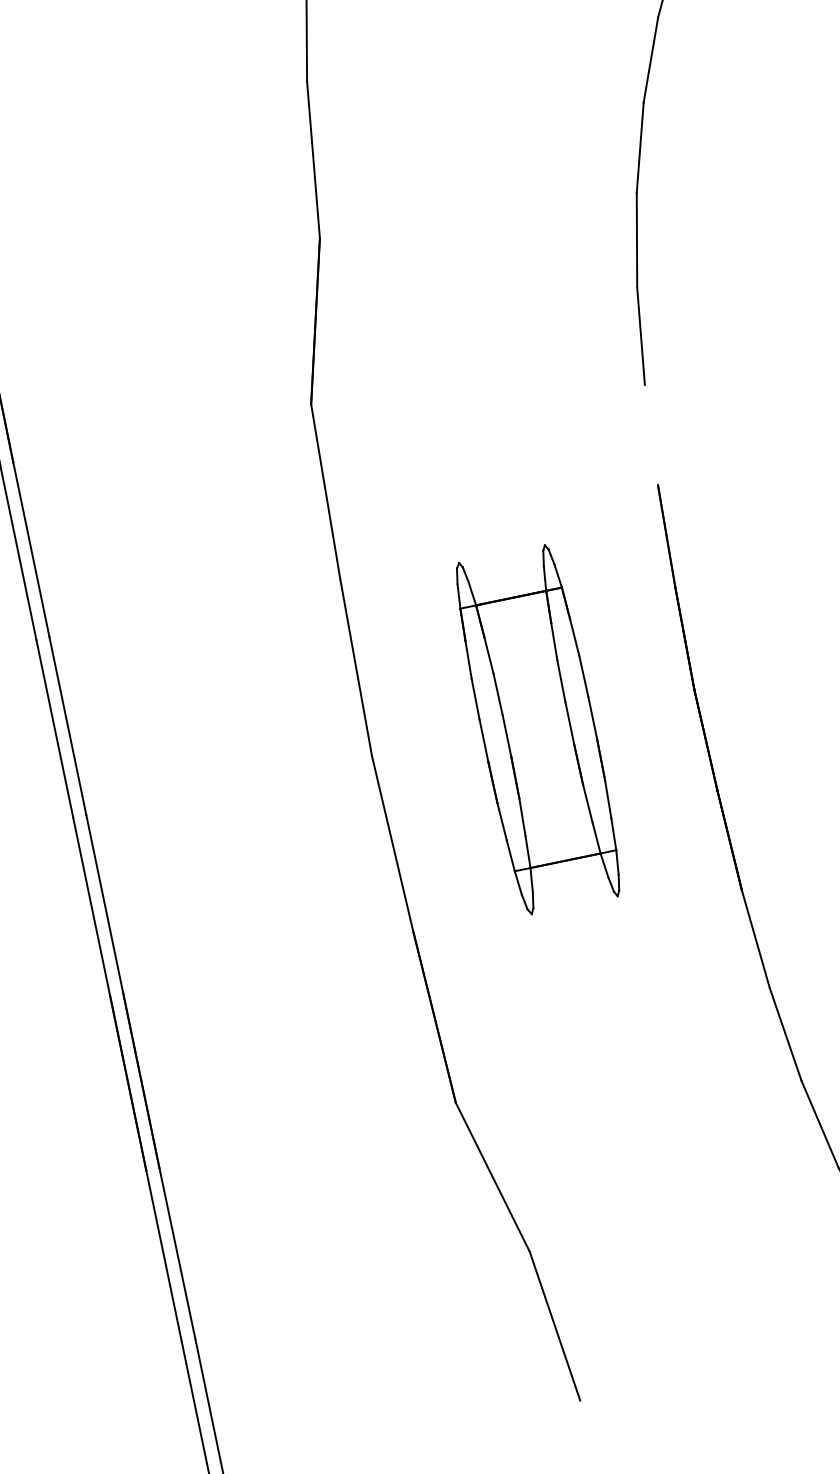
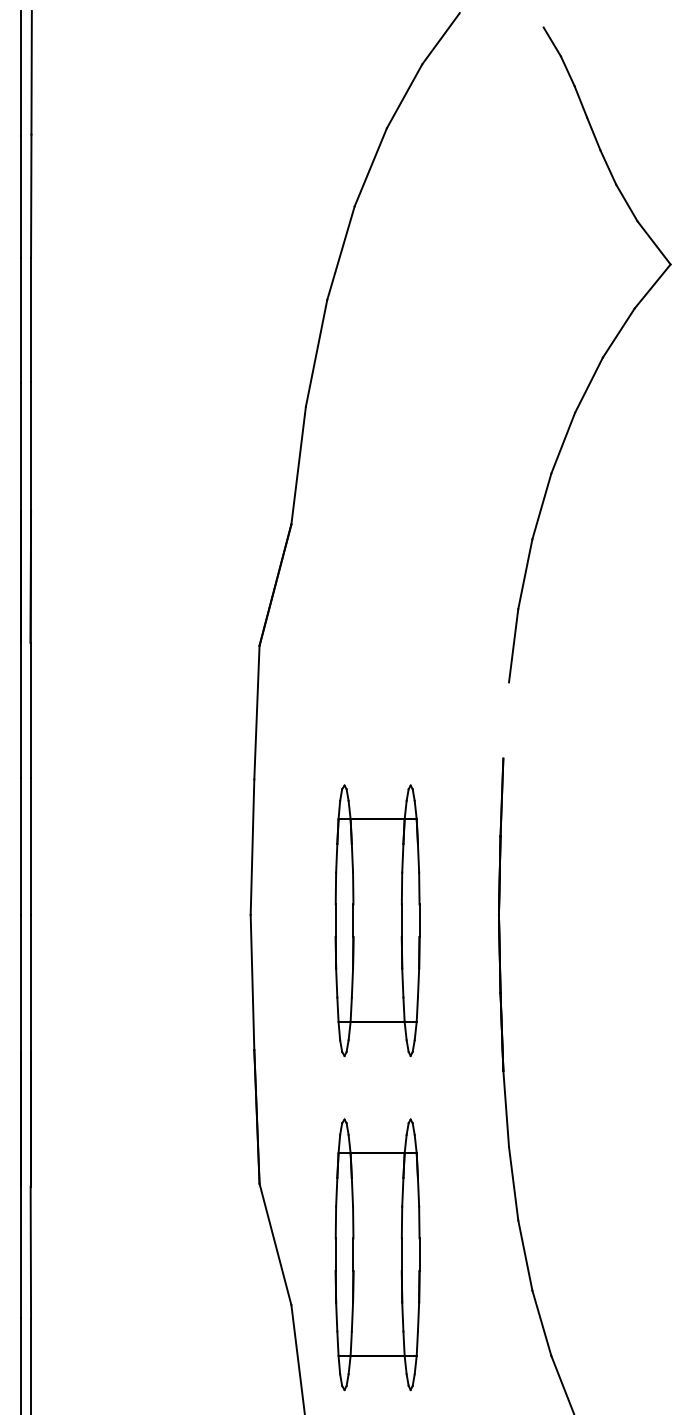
part: (627, 1162) -> (377, 1254), added

